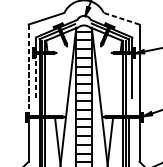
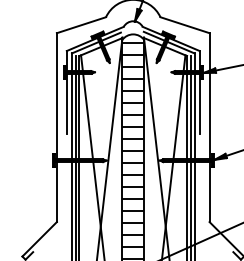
line: (122, 18) -> (185, 25), dashed -> solid
line: (28, 70) -> (56, 96), dashed -> solid
line: (35, 75) -> (66, 103), dashed -> solid
line: (51, 85) -> (88, 116), added
line: (116, 85) -> (178, 116), added
line: (128, 85) -> (194, 116), added

